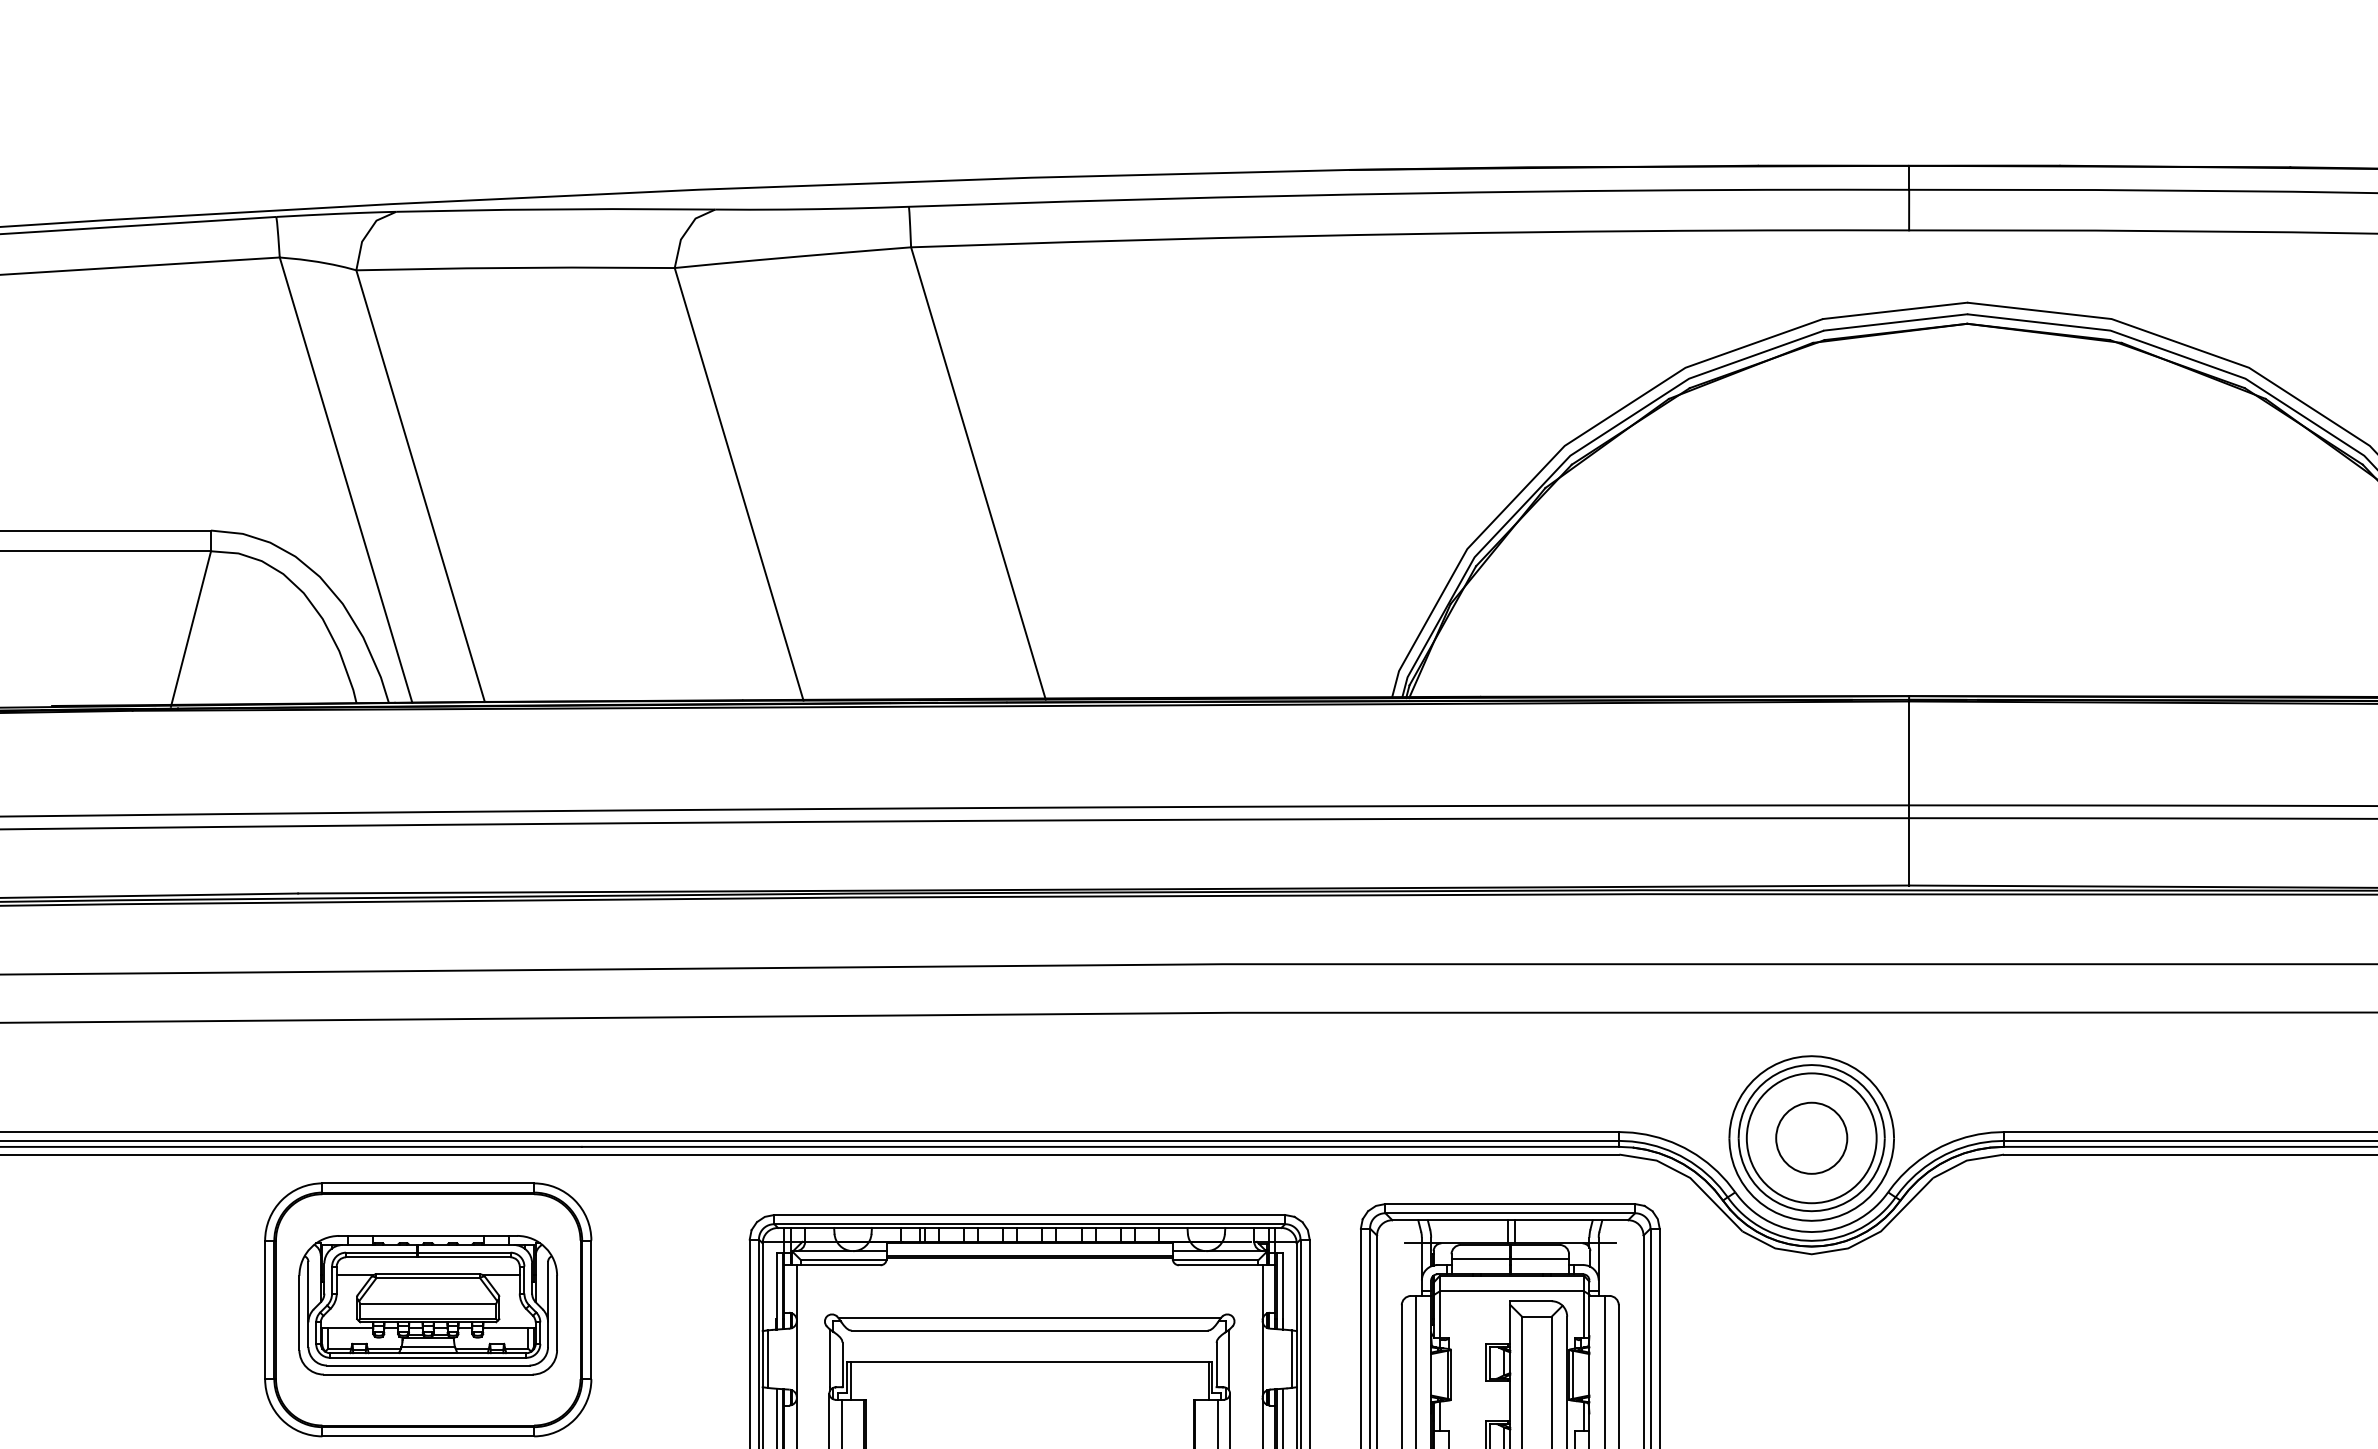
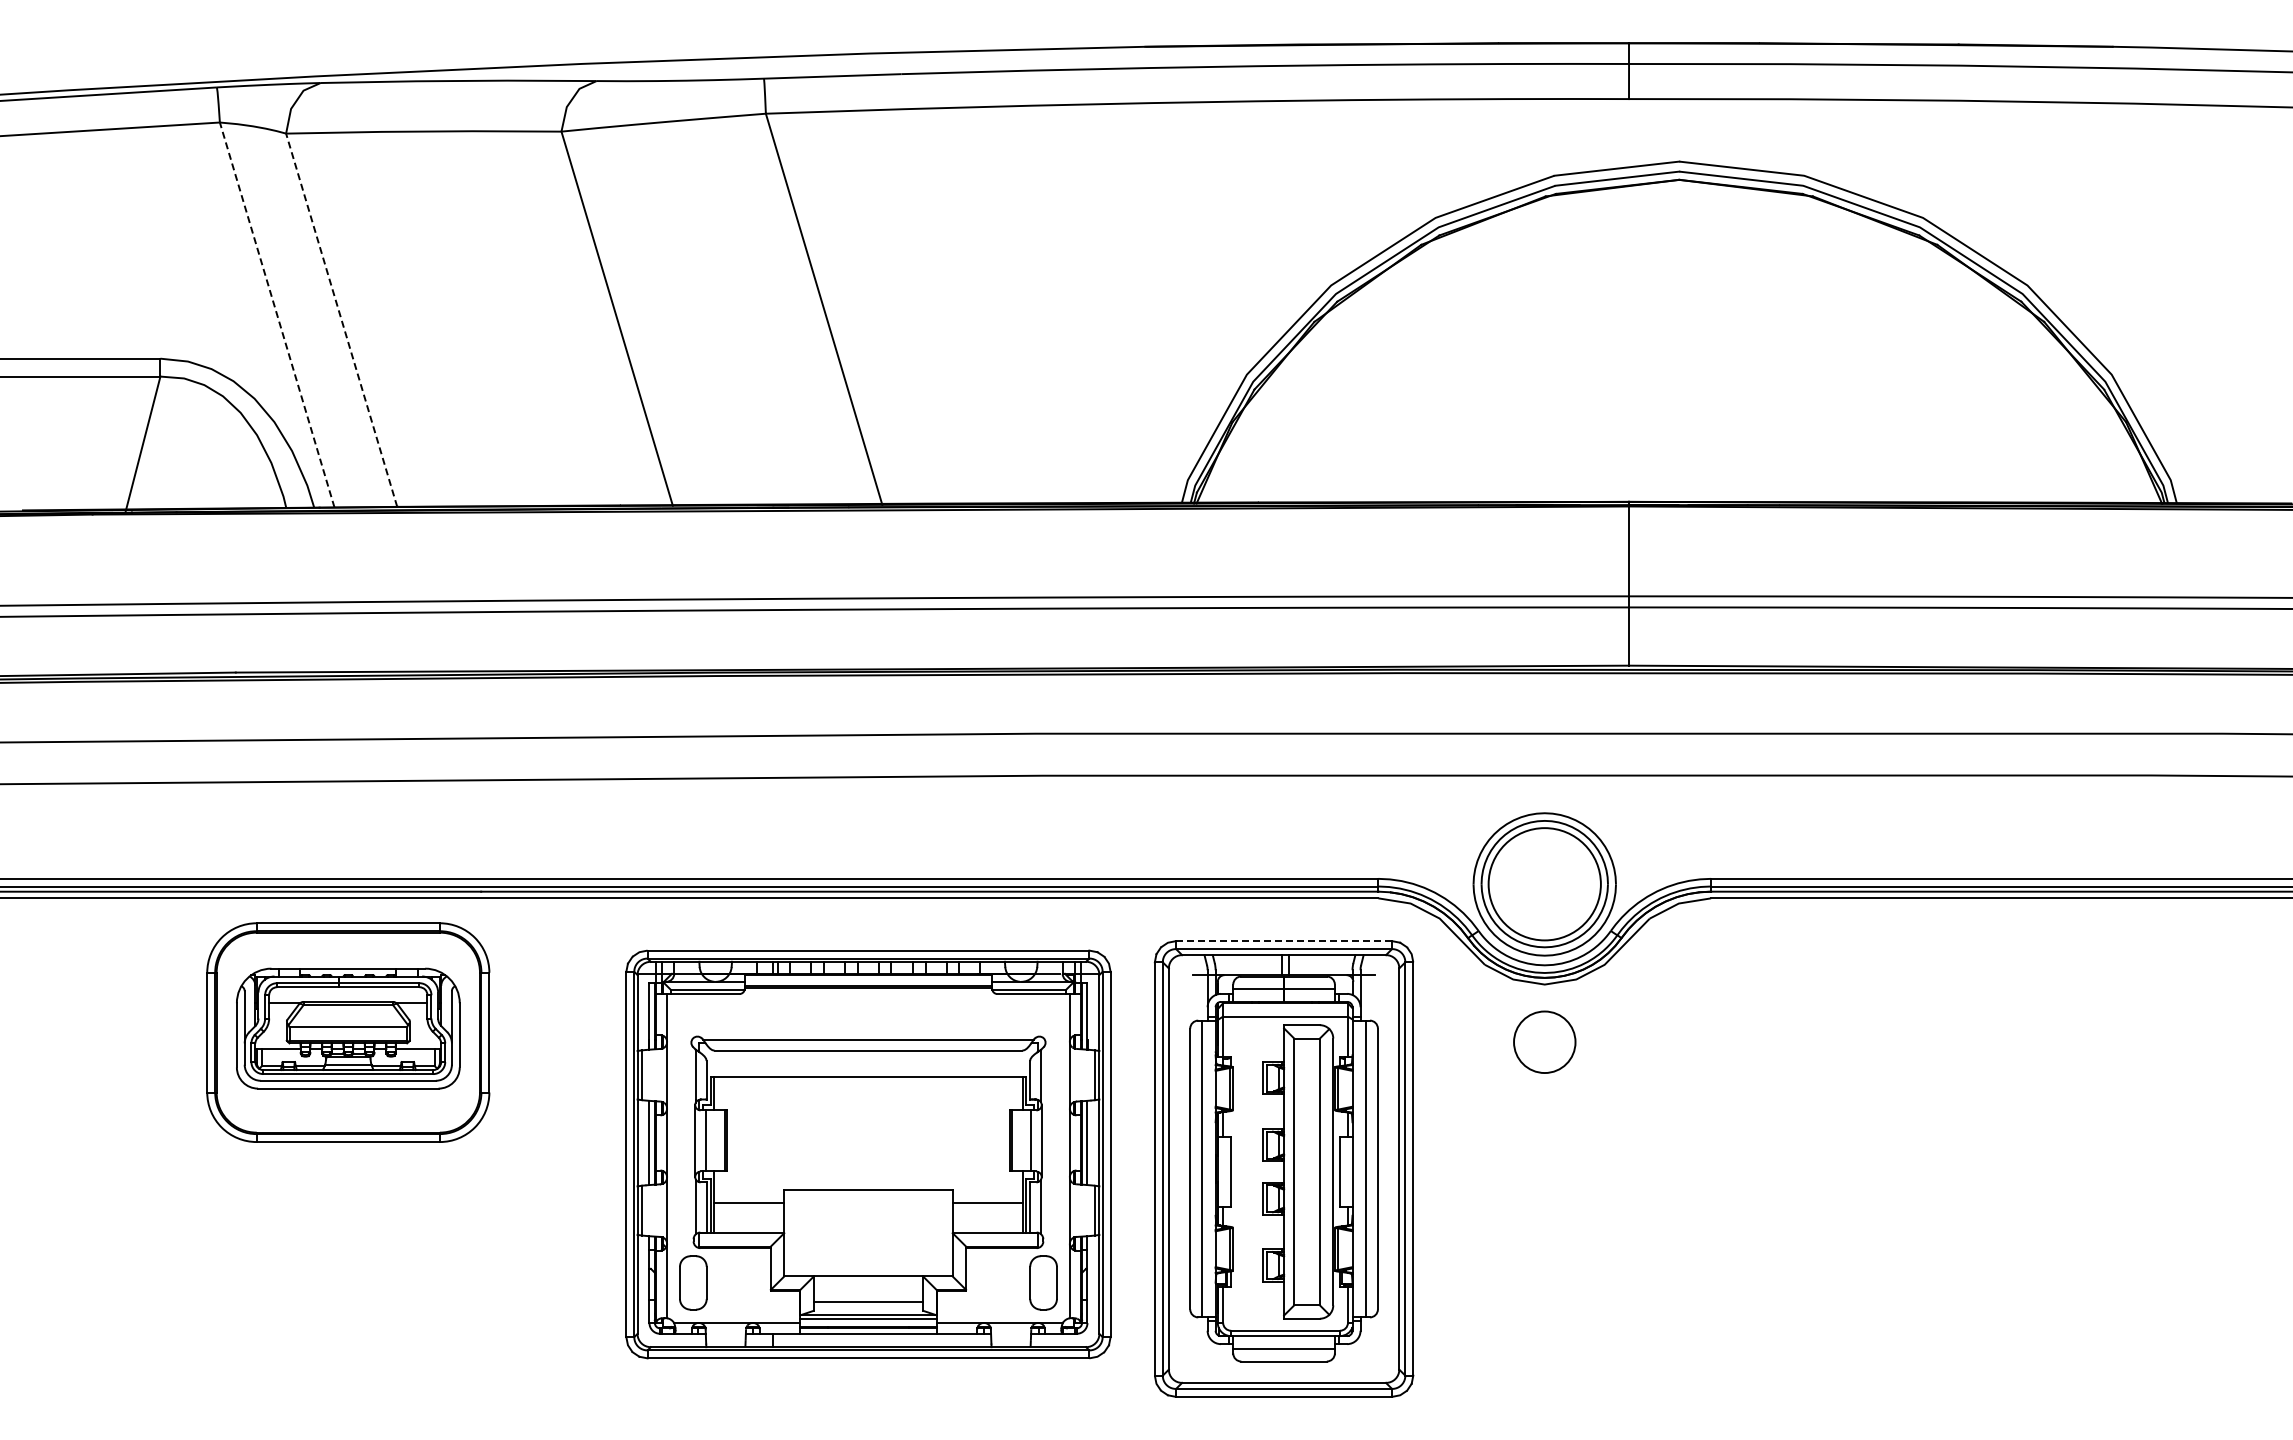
line: (346, 480) -> (277, 315), solid -> dashed
line: (420, 486) -> (341, 320), solid -> dashed
circle: (1811, 1137) -> (1544, 1041), moved
line: (1510, 1204) -> (1284, 941), solid -> dashed

